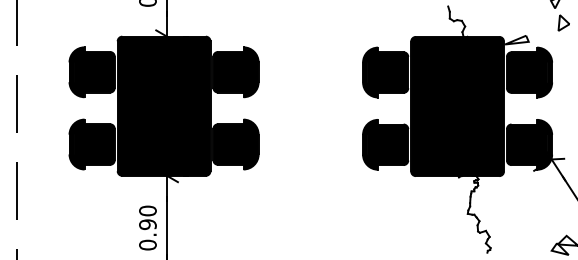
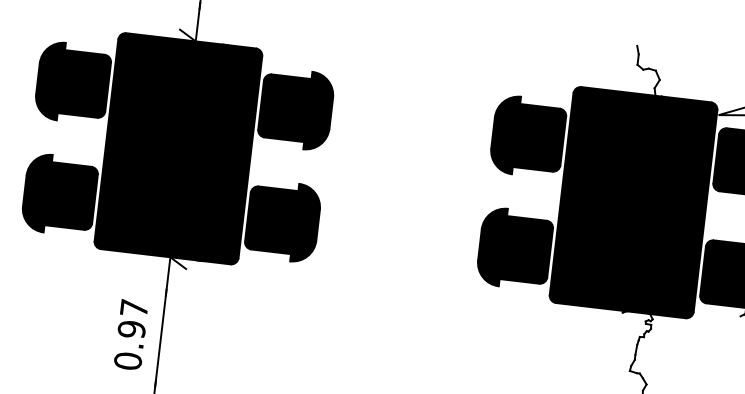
text: (147, 210) -> (133, 307), 0.90 -> 0.97

